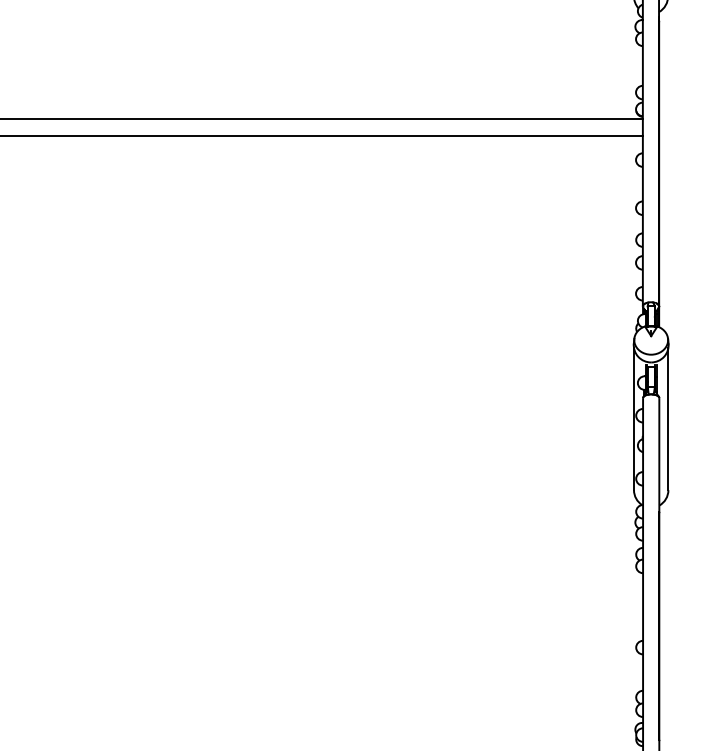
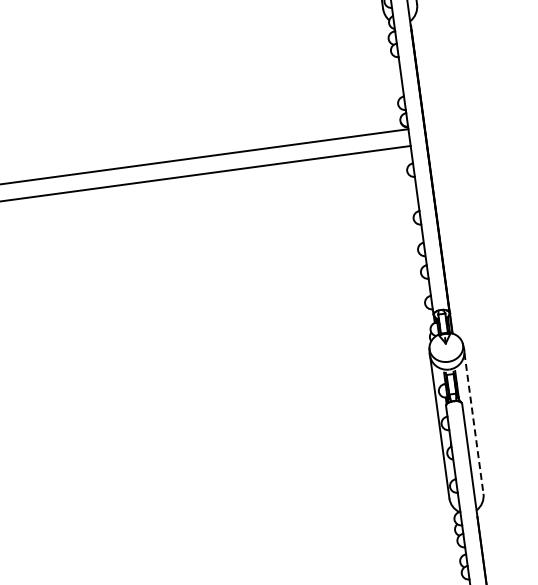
line: (668, 419) -> (474, 423), solid -> dashed

